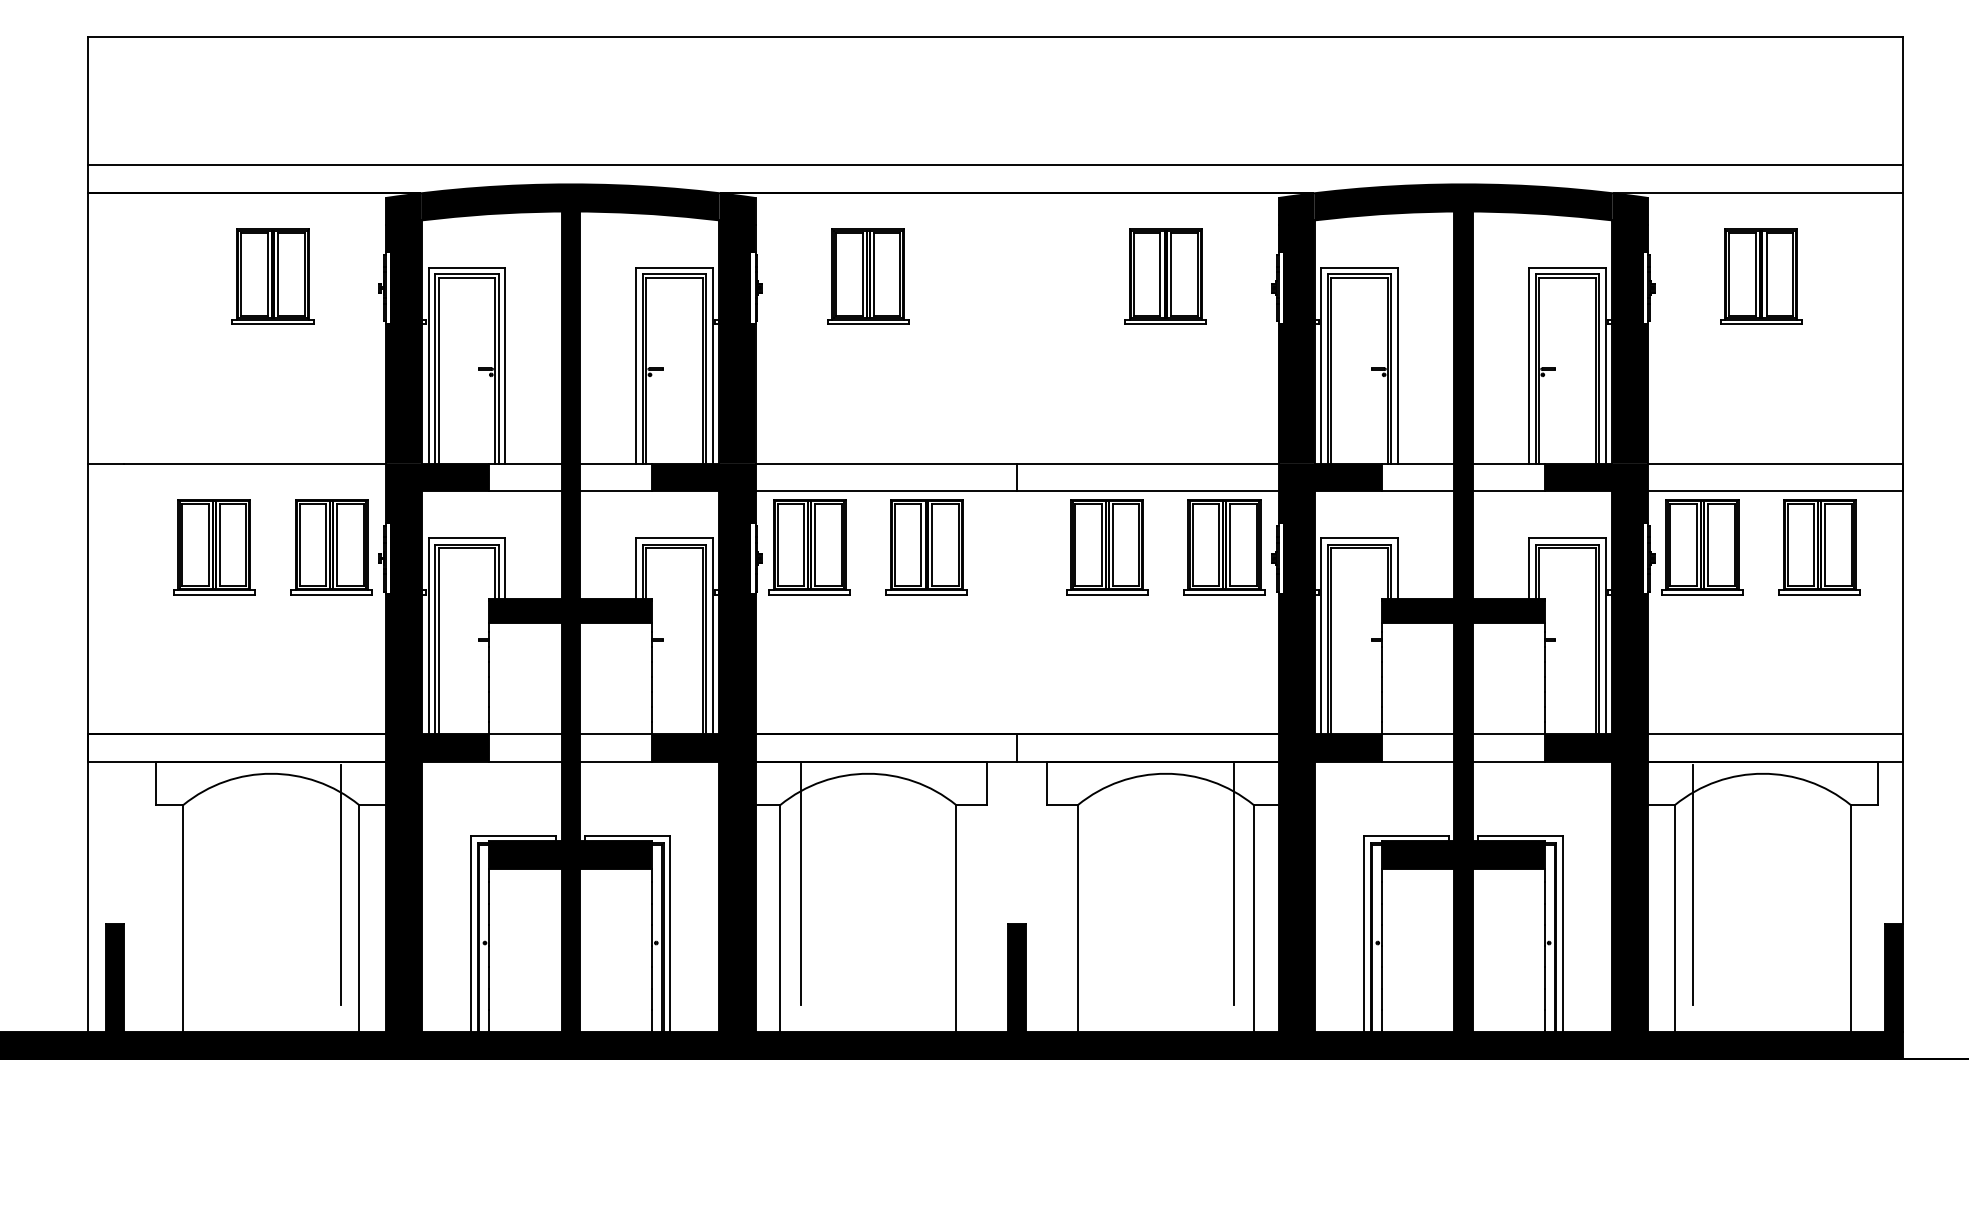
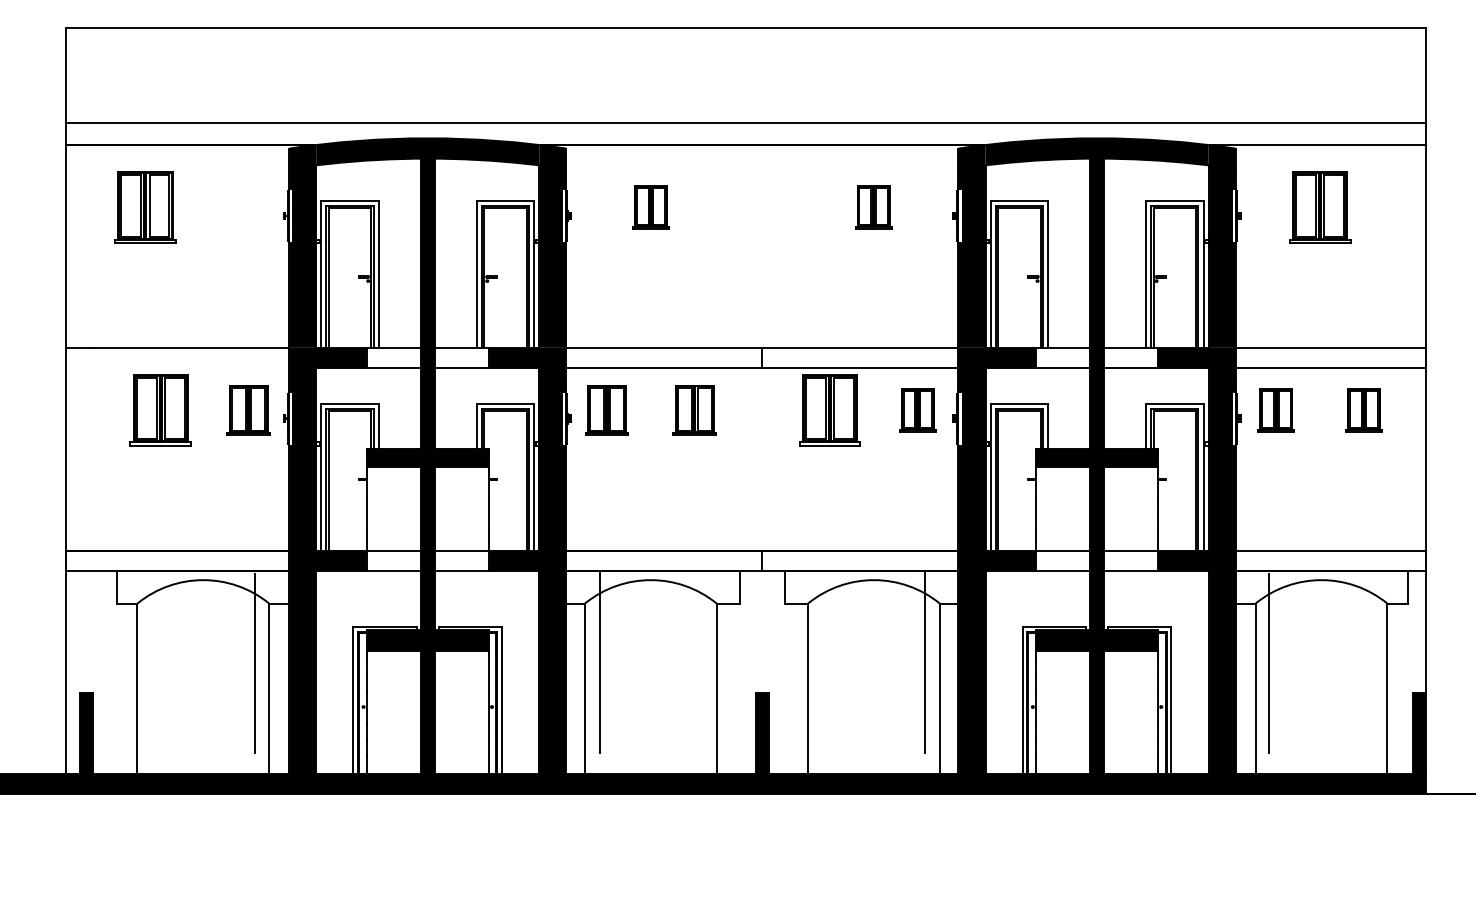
part: (272, 276) -> (145, 207), moved
part: (868, 276) -> (651, 207), size x0.6
part: (1165, 276) -> (873, 207), size x0.6
part: (331, 547) -> (248, 410), size x0.7
part: (809, 547) -> (606, 410), size x0.7
part: (926, 547) -> (694, 410), size x0.7
part: (1224, 547) -> (917, 410), size x0.6
part: (1702, 547) -> (1276, 410), size x0.6
part: (1819, 547) -> (1363, 410), size x0.6

